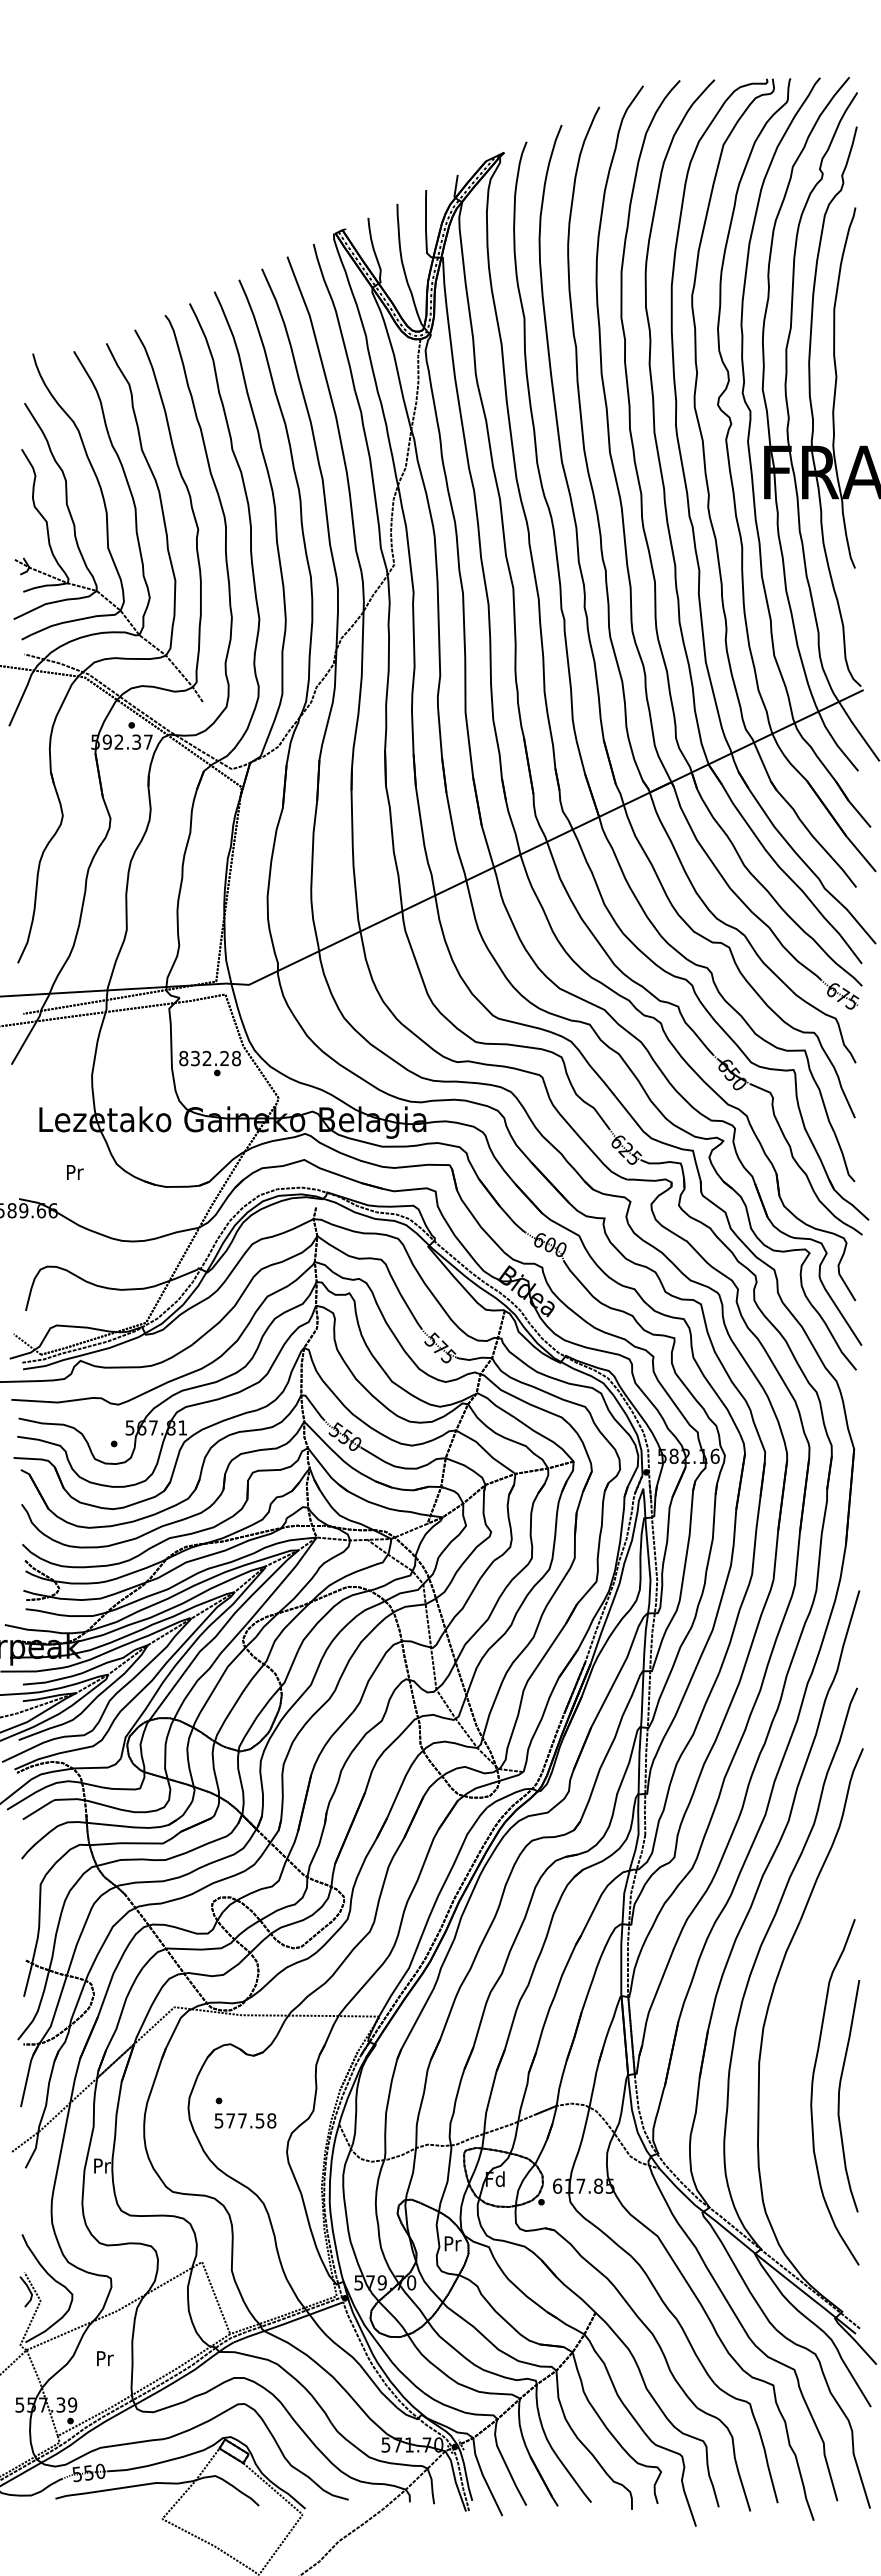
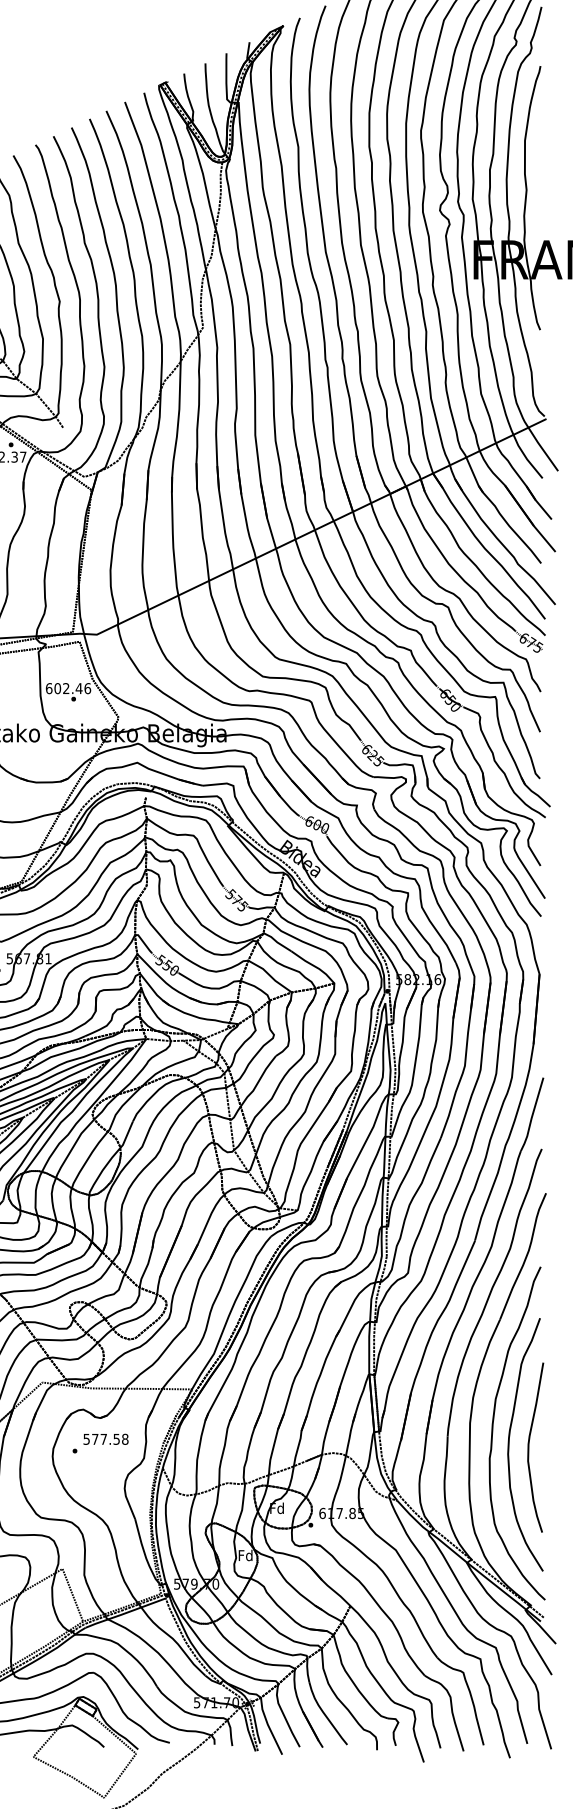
text: (210, 1058) -> (68, 688), 832.28 -> 602.46
curve: (790, 2076) -> (493, 1433), added
text: (245, 2120) -> (106, 1439), moved
text: (452, 2243) -> (245, 1555), Pr -> Fd

